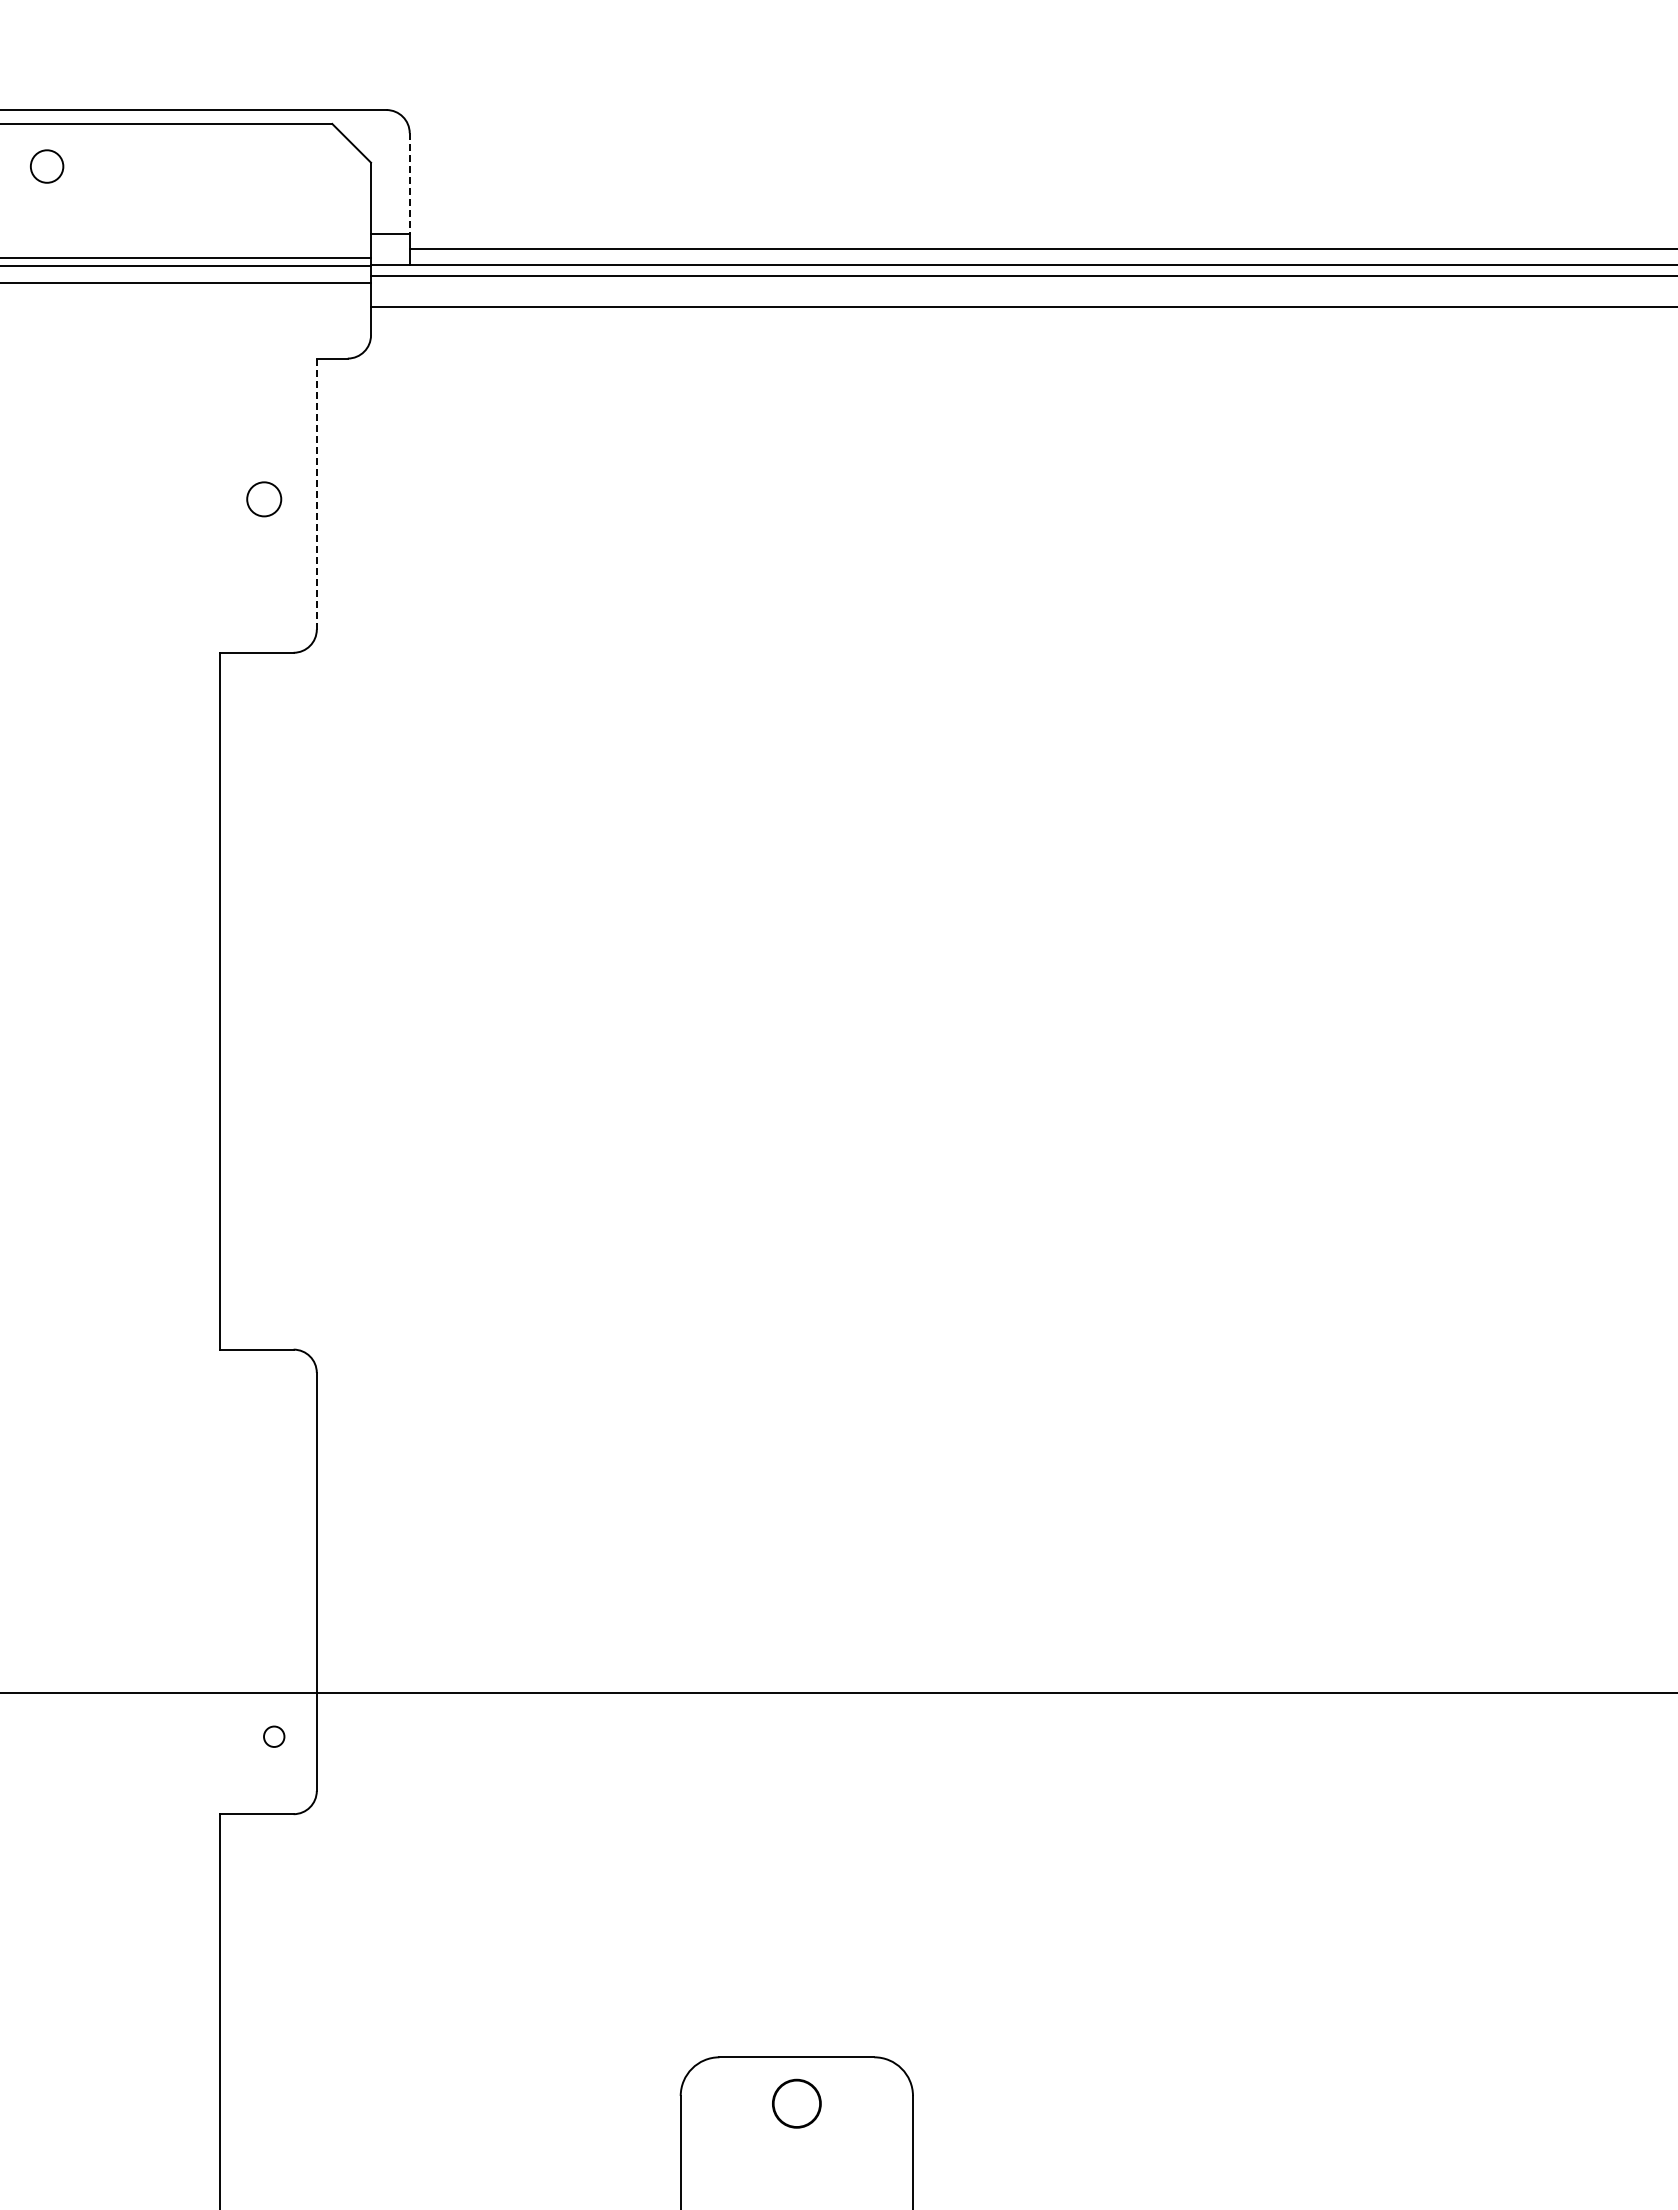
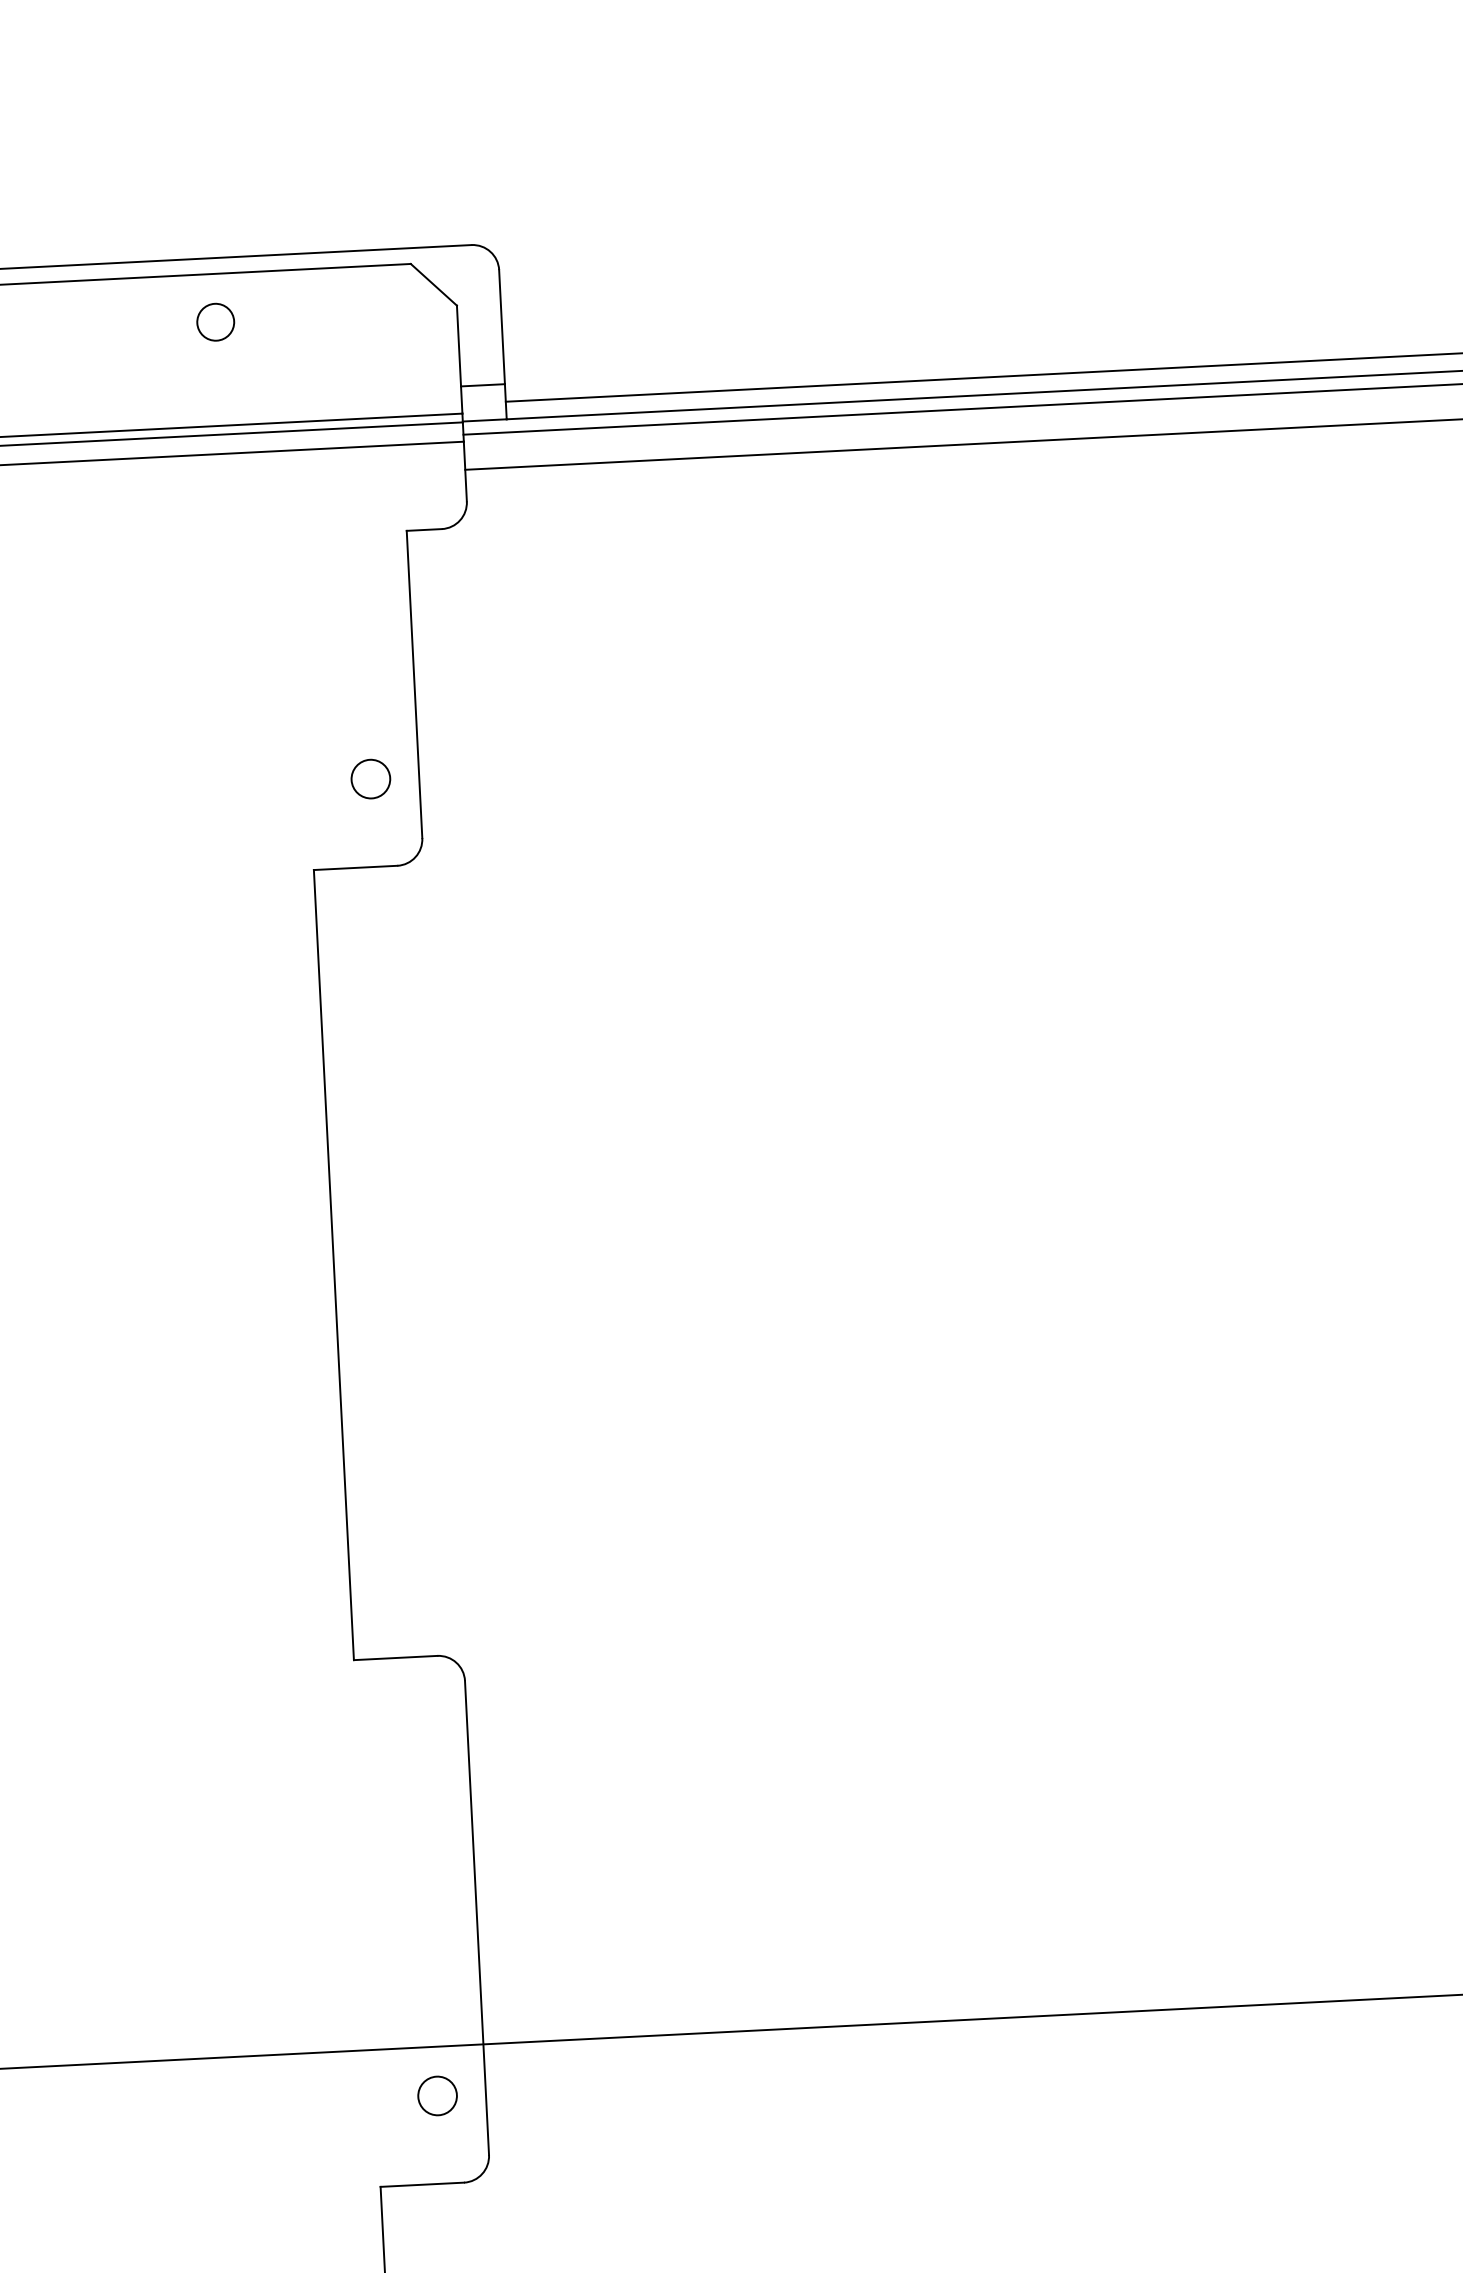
circle: (47, 166) -> (216, 322), moved
line: (409, 184) -> (501, 328), dashed -> solid
line: (316, 494) -> (414, 685), dashed -> solid
circle: (264, 499) -> (371, 779), moved
circle: (274, 1736) -> (437, 2095), size x1.67

